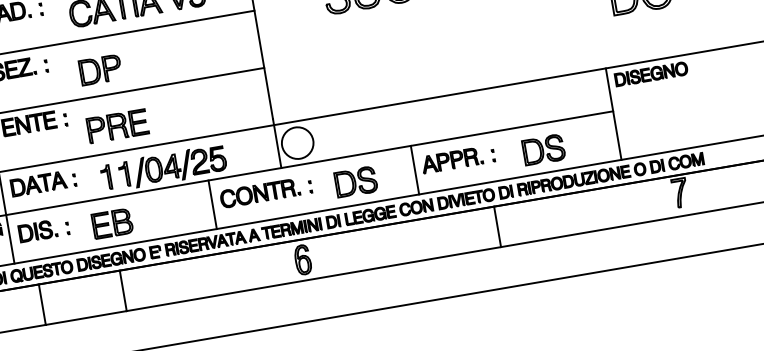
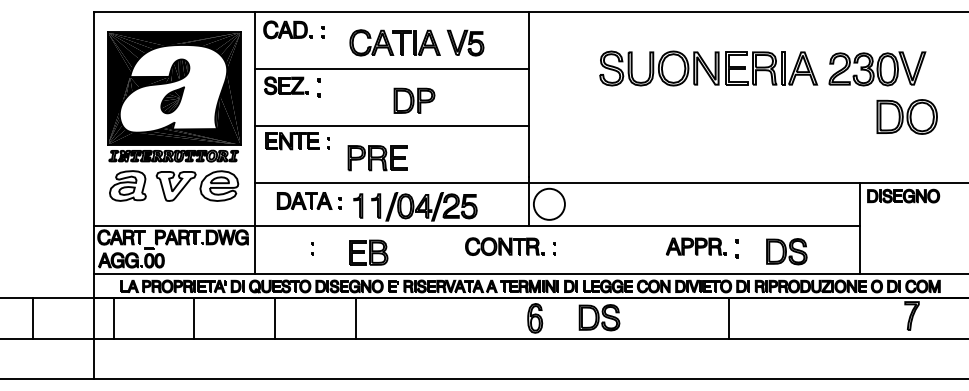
part: (46, 65) -> (318, 87), size x1.6
part: (100, 69) -> (414, 100), moved
part: (492, 155) -> (736, 248), size x1.6
line: (414, 169) -> (658, 249), removed
part: (355, 181) -> (599, 317), moved
part: (43, 182) -> (309, 200), moved
line: (212, 204) -> (456, 249), removed
part: (112, 223) -> (368, 252), moved
part: (37, 231) -> (282, 246), removed

